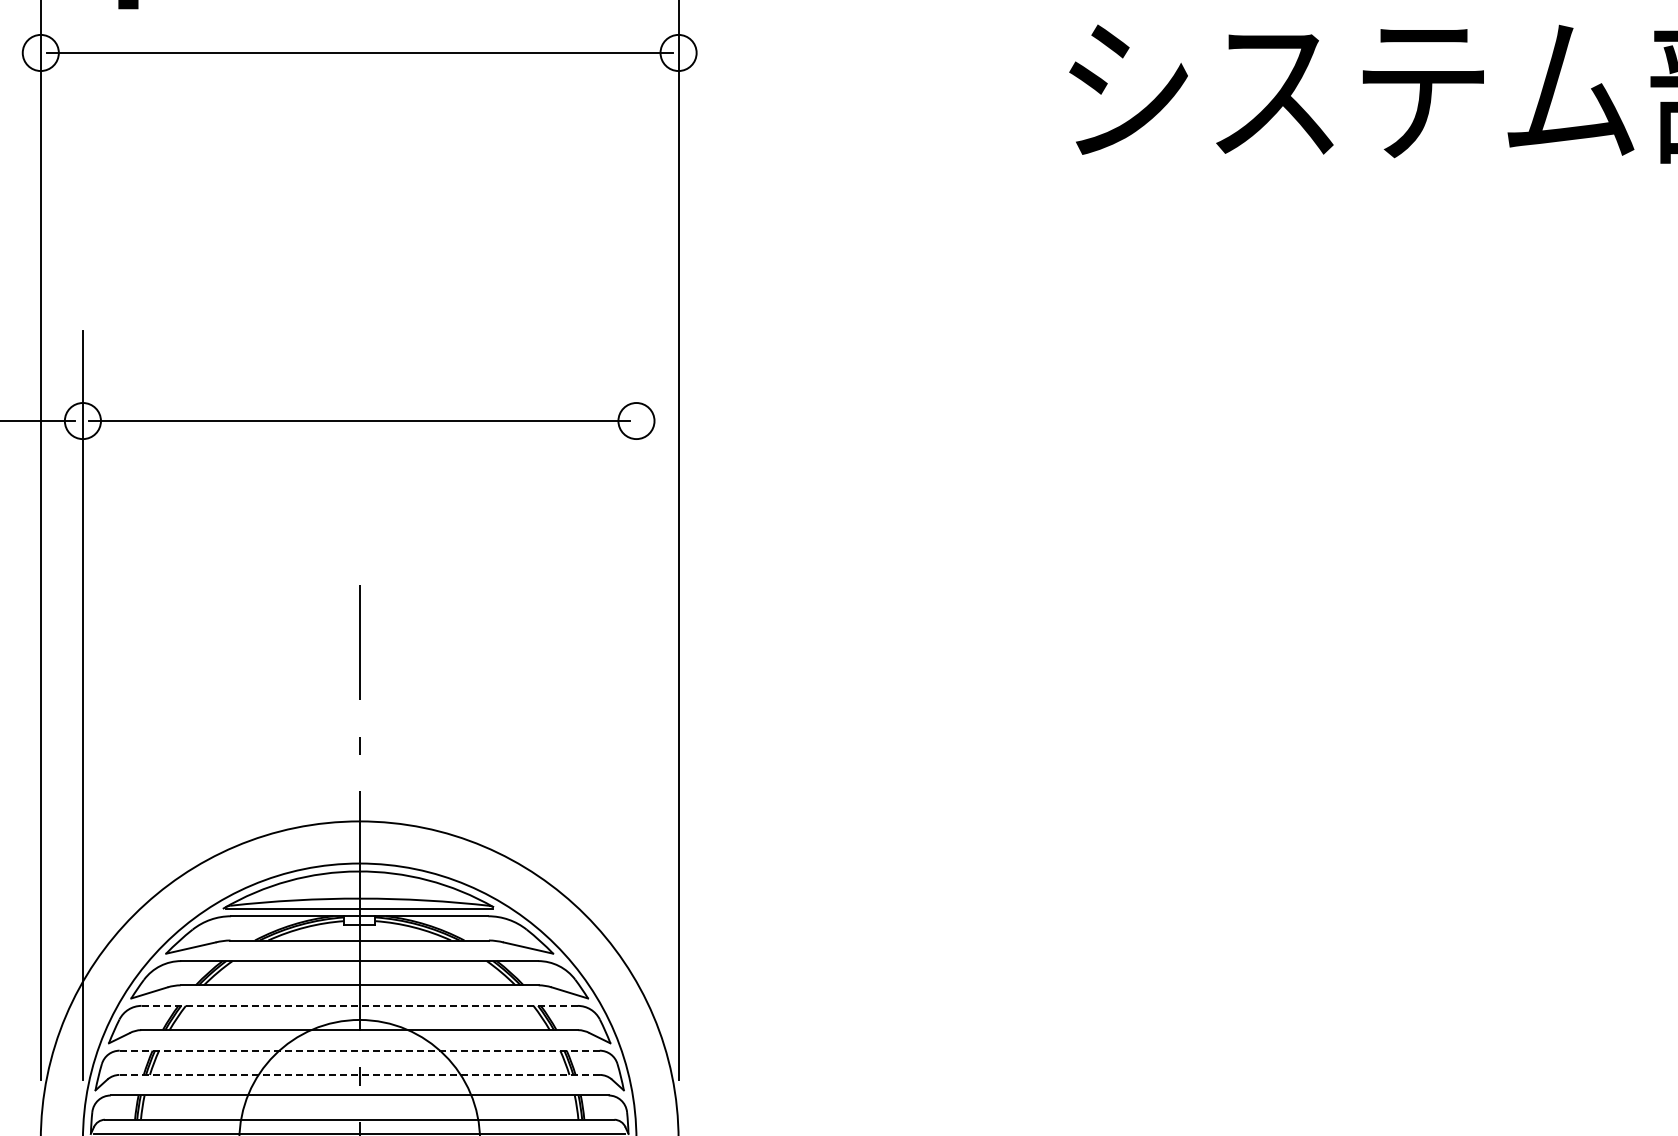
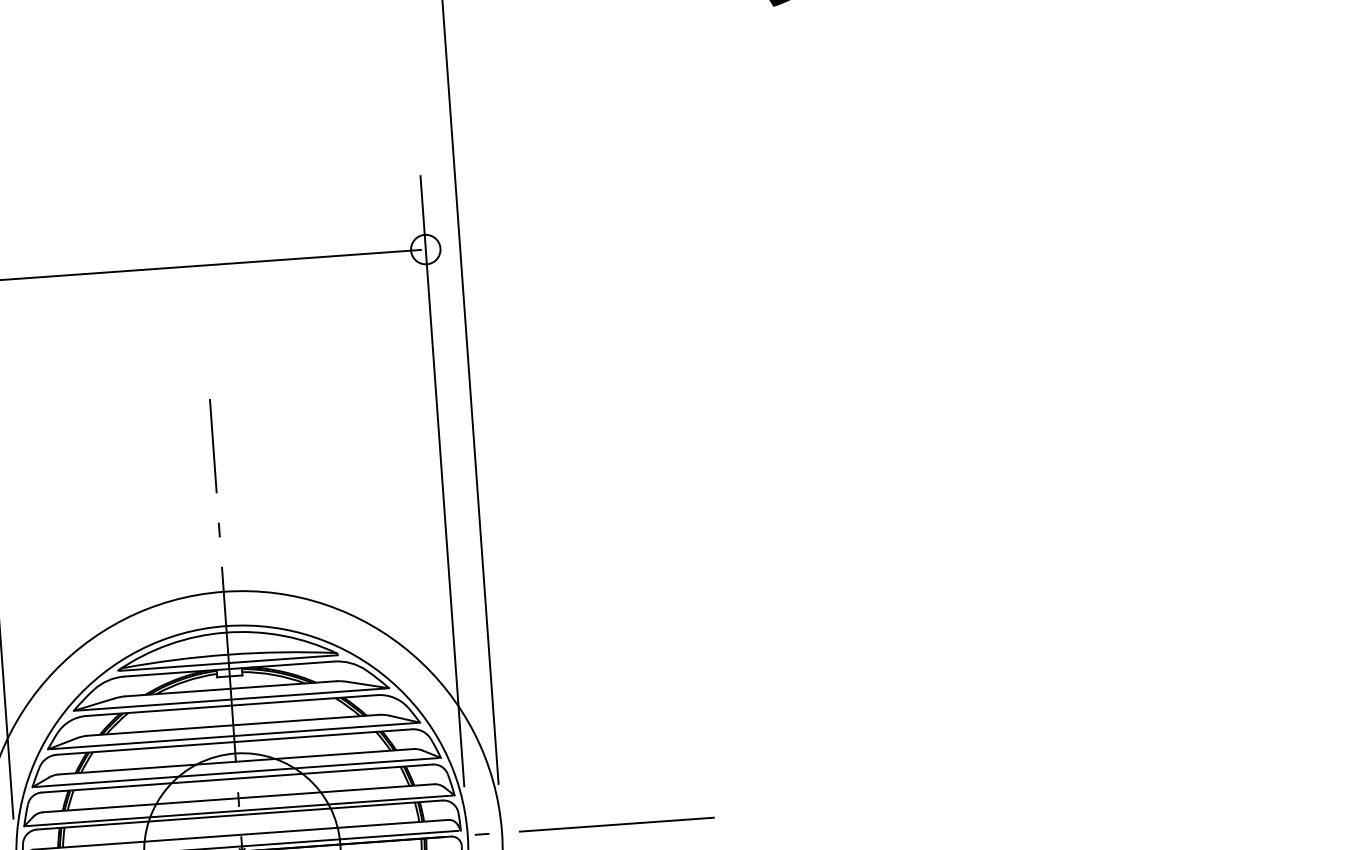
line: (636, 705) -> (442, 481), added
line: (359, 953) -> (231, 699), added
line: (359, 998) -> (233, 736), added
line: (360, 1005) -> (235, 741), dashed -> solid
line: (359, 1043) -> (236, 772), added
line: (359, 1050) -> (236, 778), dashed -> solid
line: (359, 1074) -> (238, 797), dashed -> solid
line: (359, 1090) -> (239, 810), added

